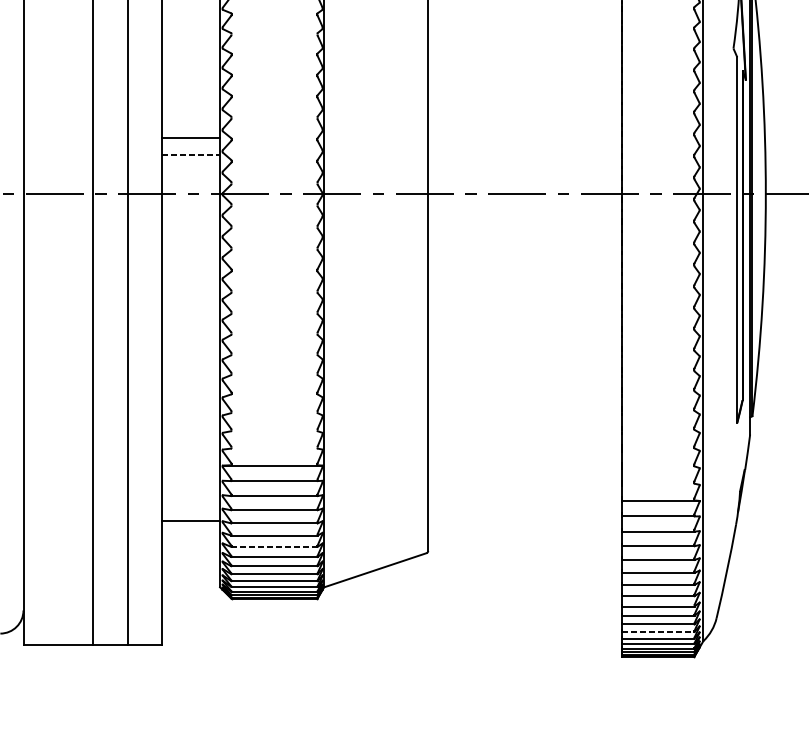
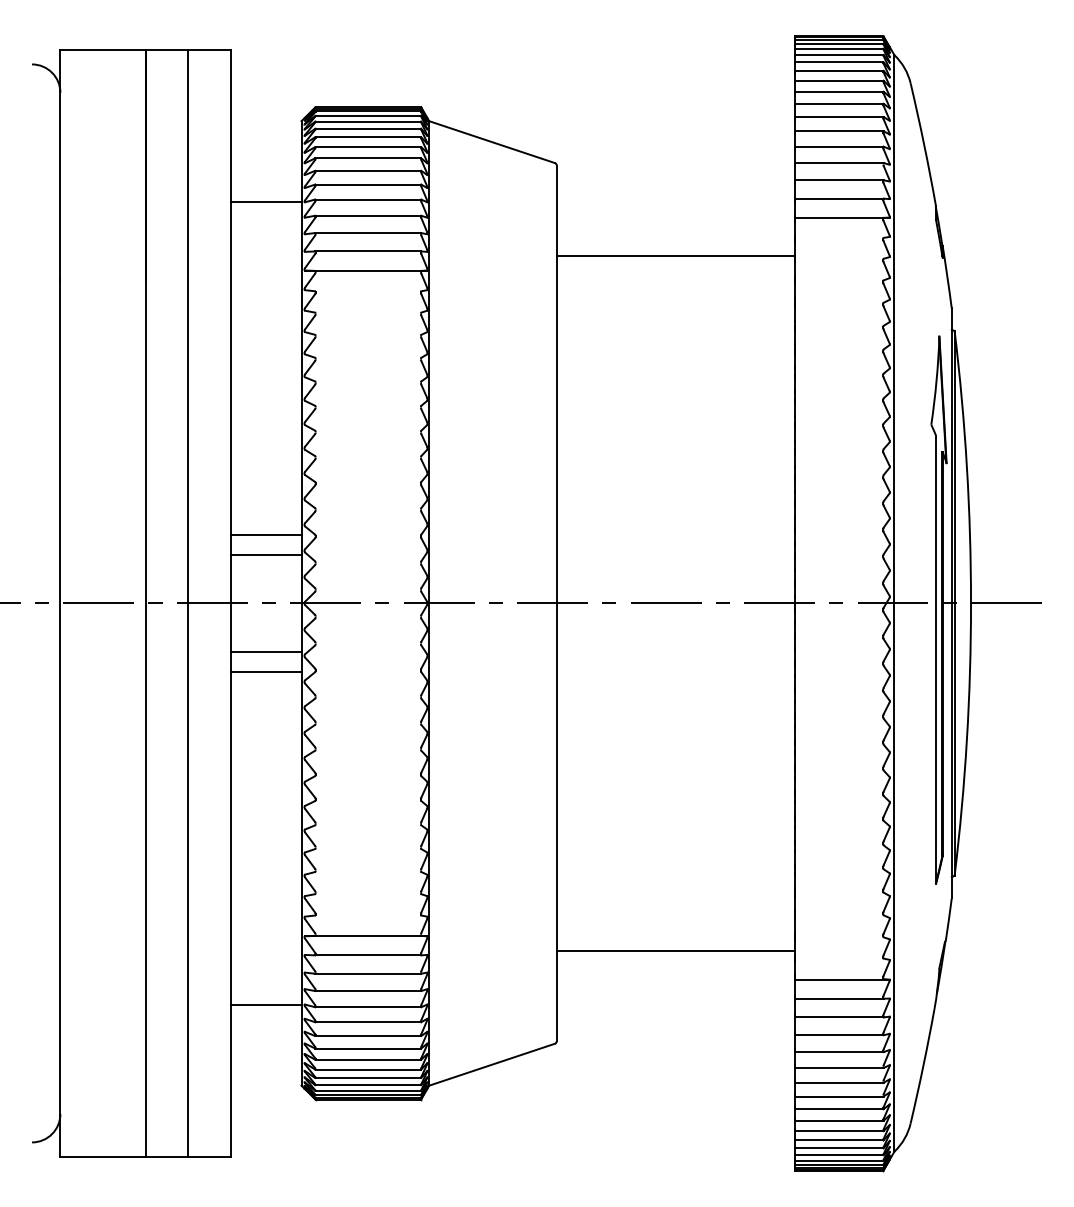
line: (191, 155) -> (266, 555), dashed -> solid
line: (190, 233) -> (265, 651), added
line: (190, 250) -> (265, 672), added
line: (524, 477) -> (675, 950), added
line: (274, 547) -> (368, 1036), dashed -> solid
line: (658, 632) -> (839, 1140), dashed -> solid

